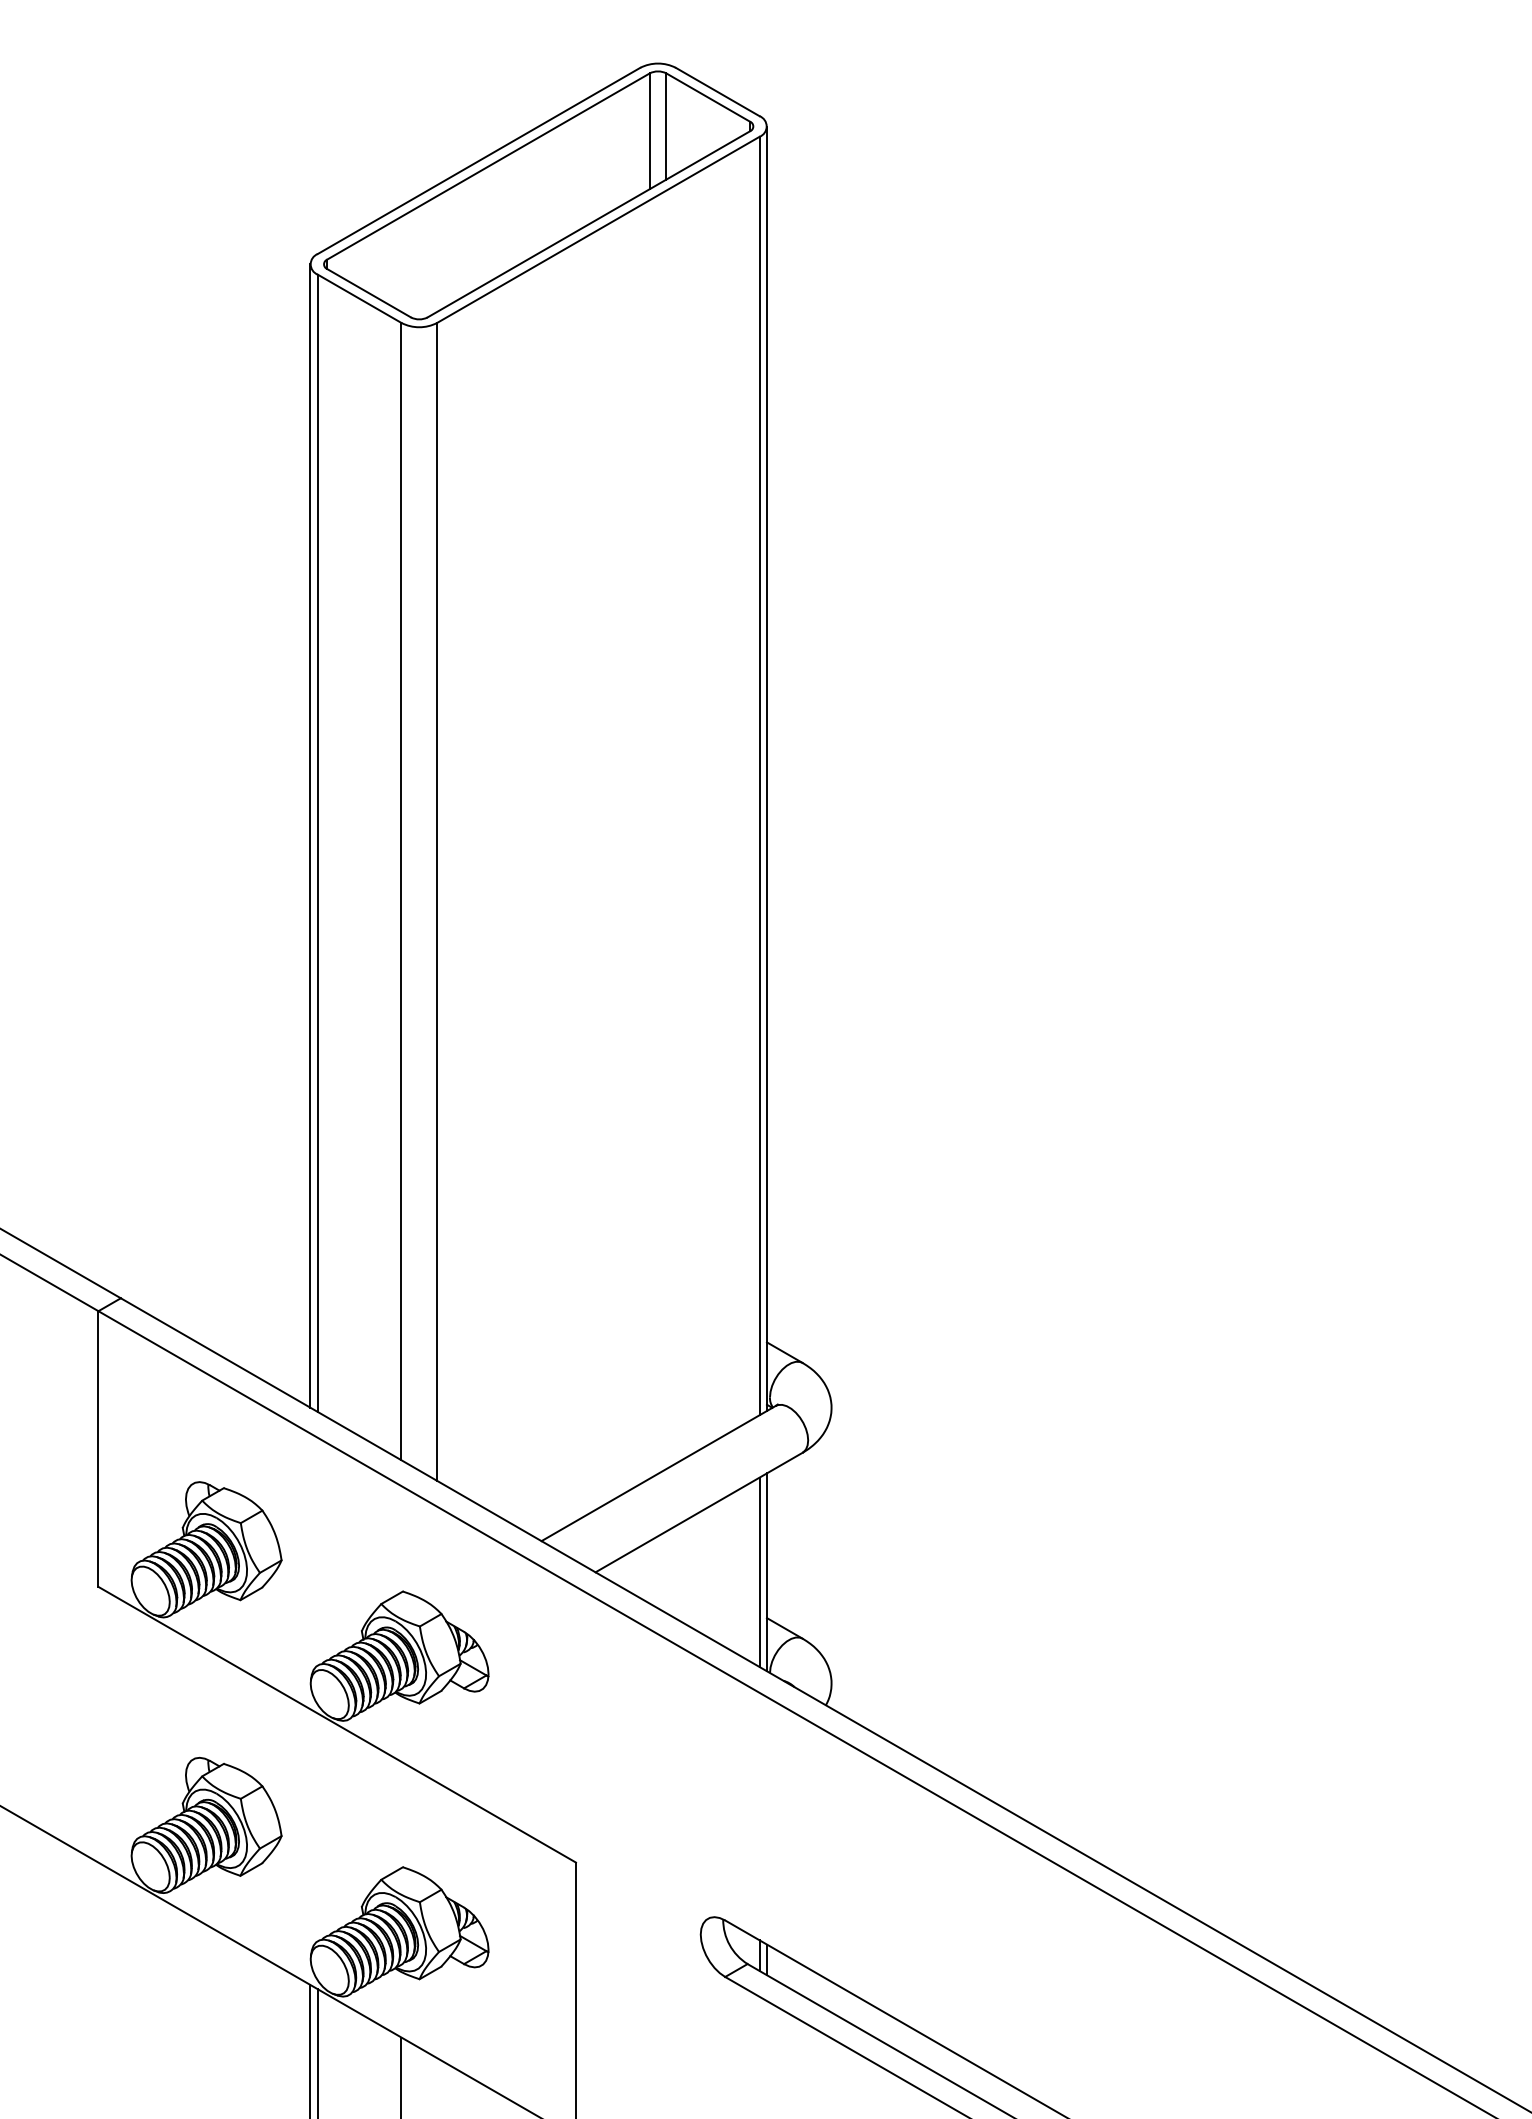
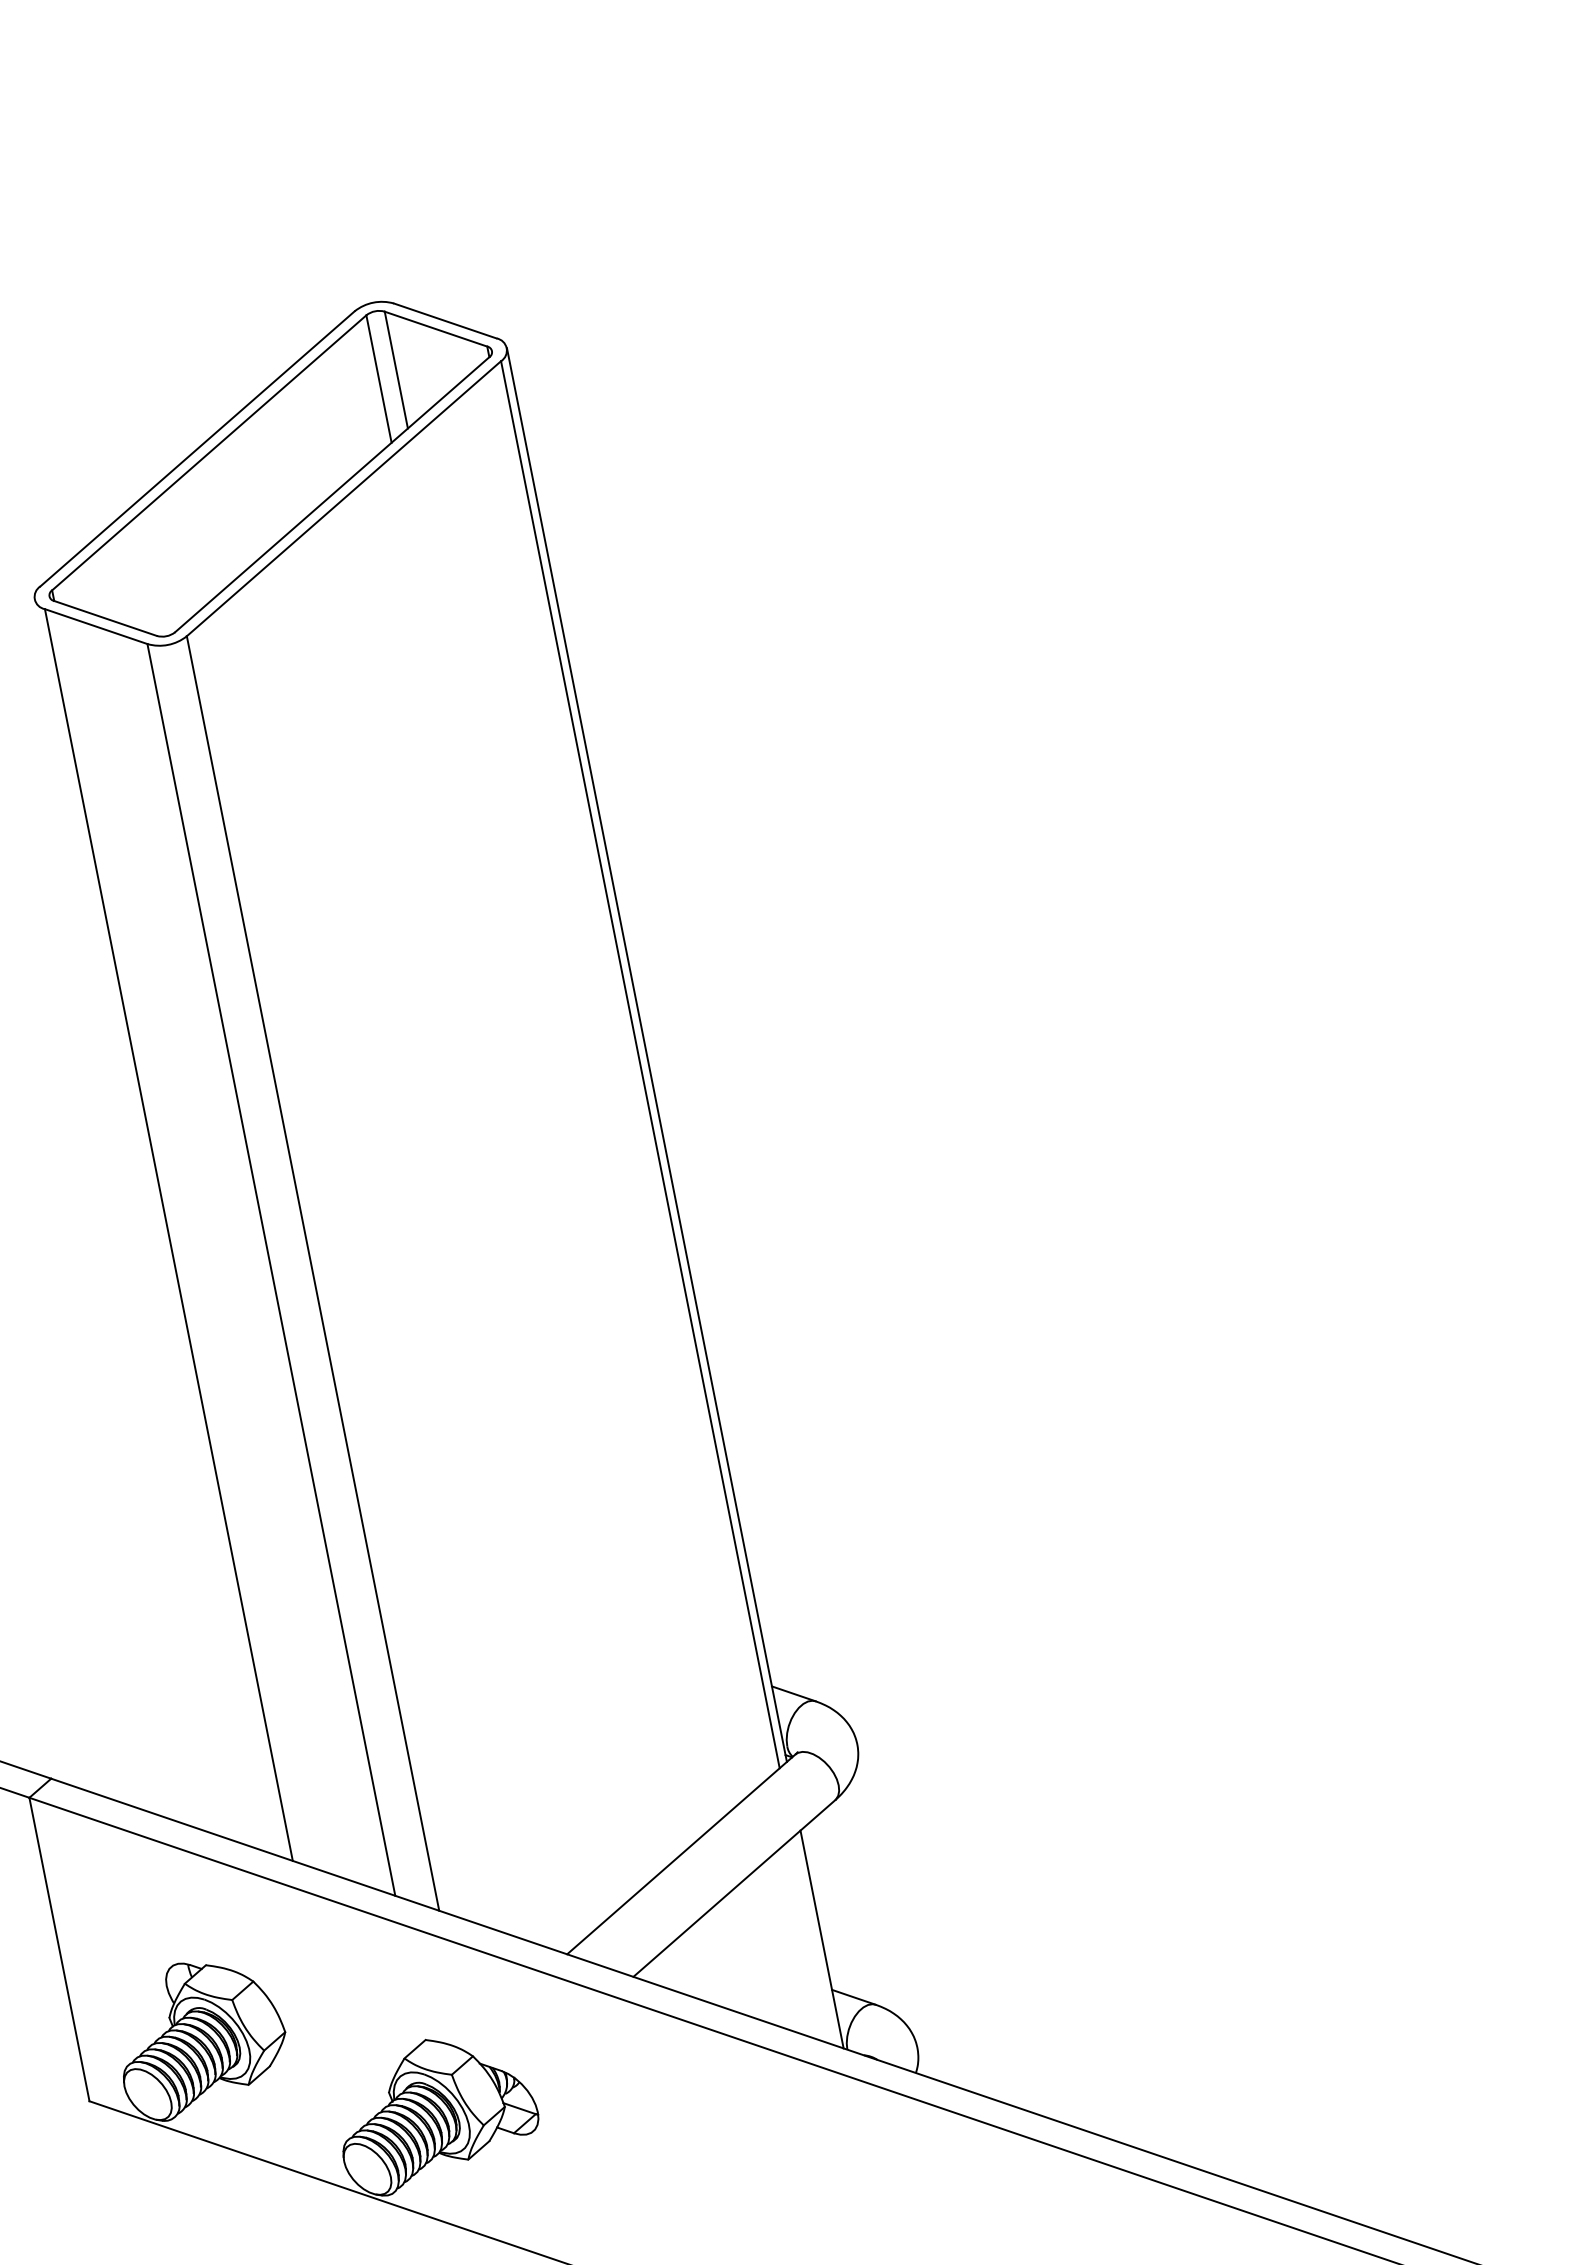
line: (310, 835) -> (159, 1228), removed
line: (759, 1571) -> (813, 1940), removed

